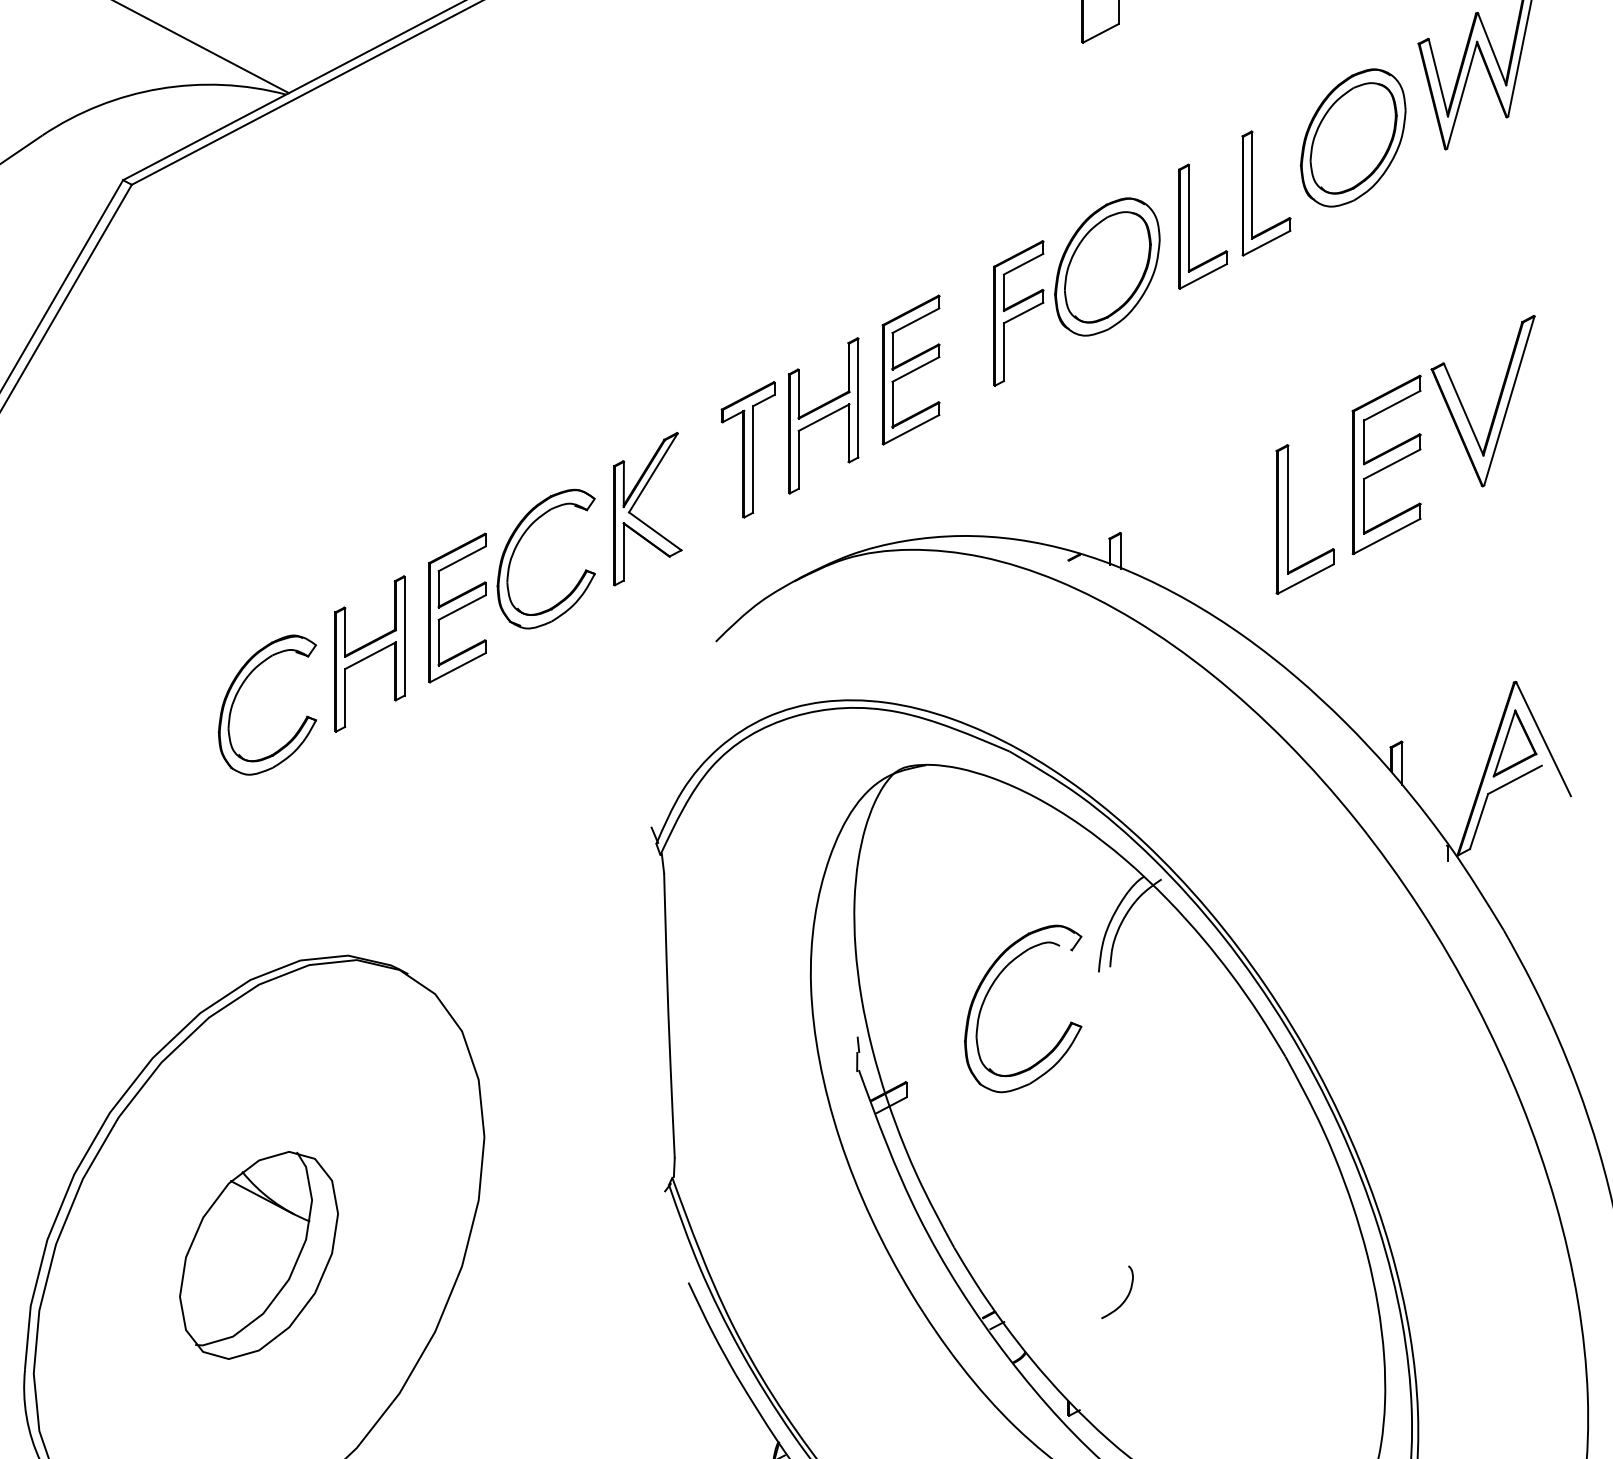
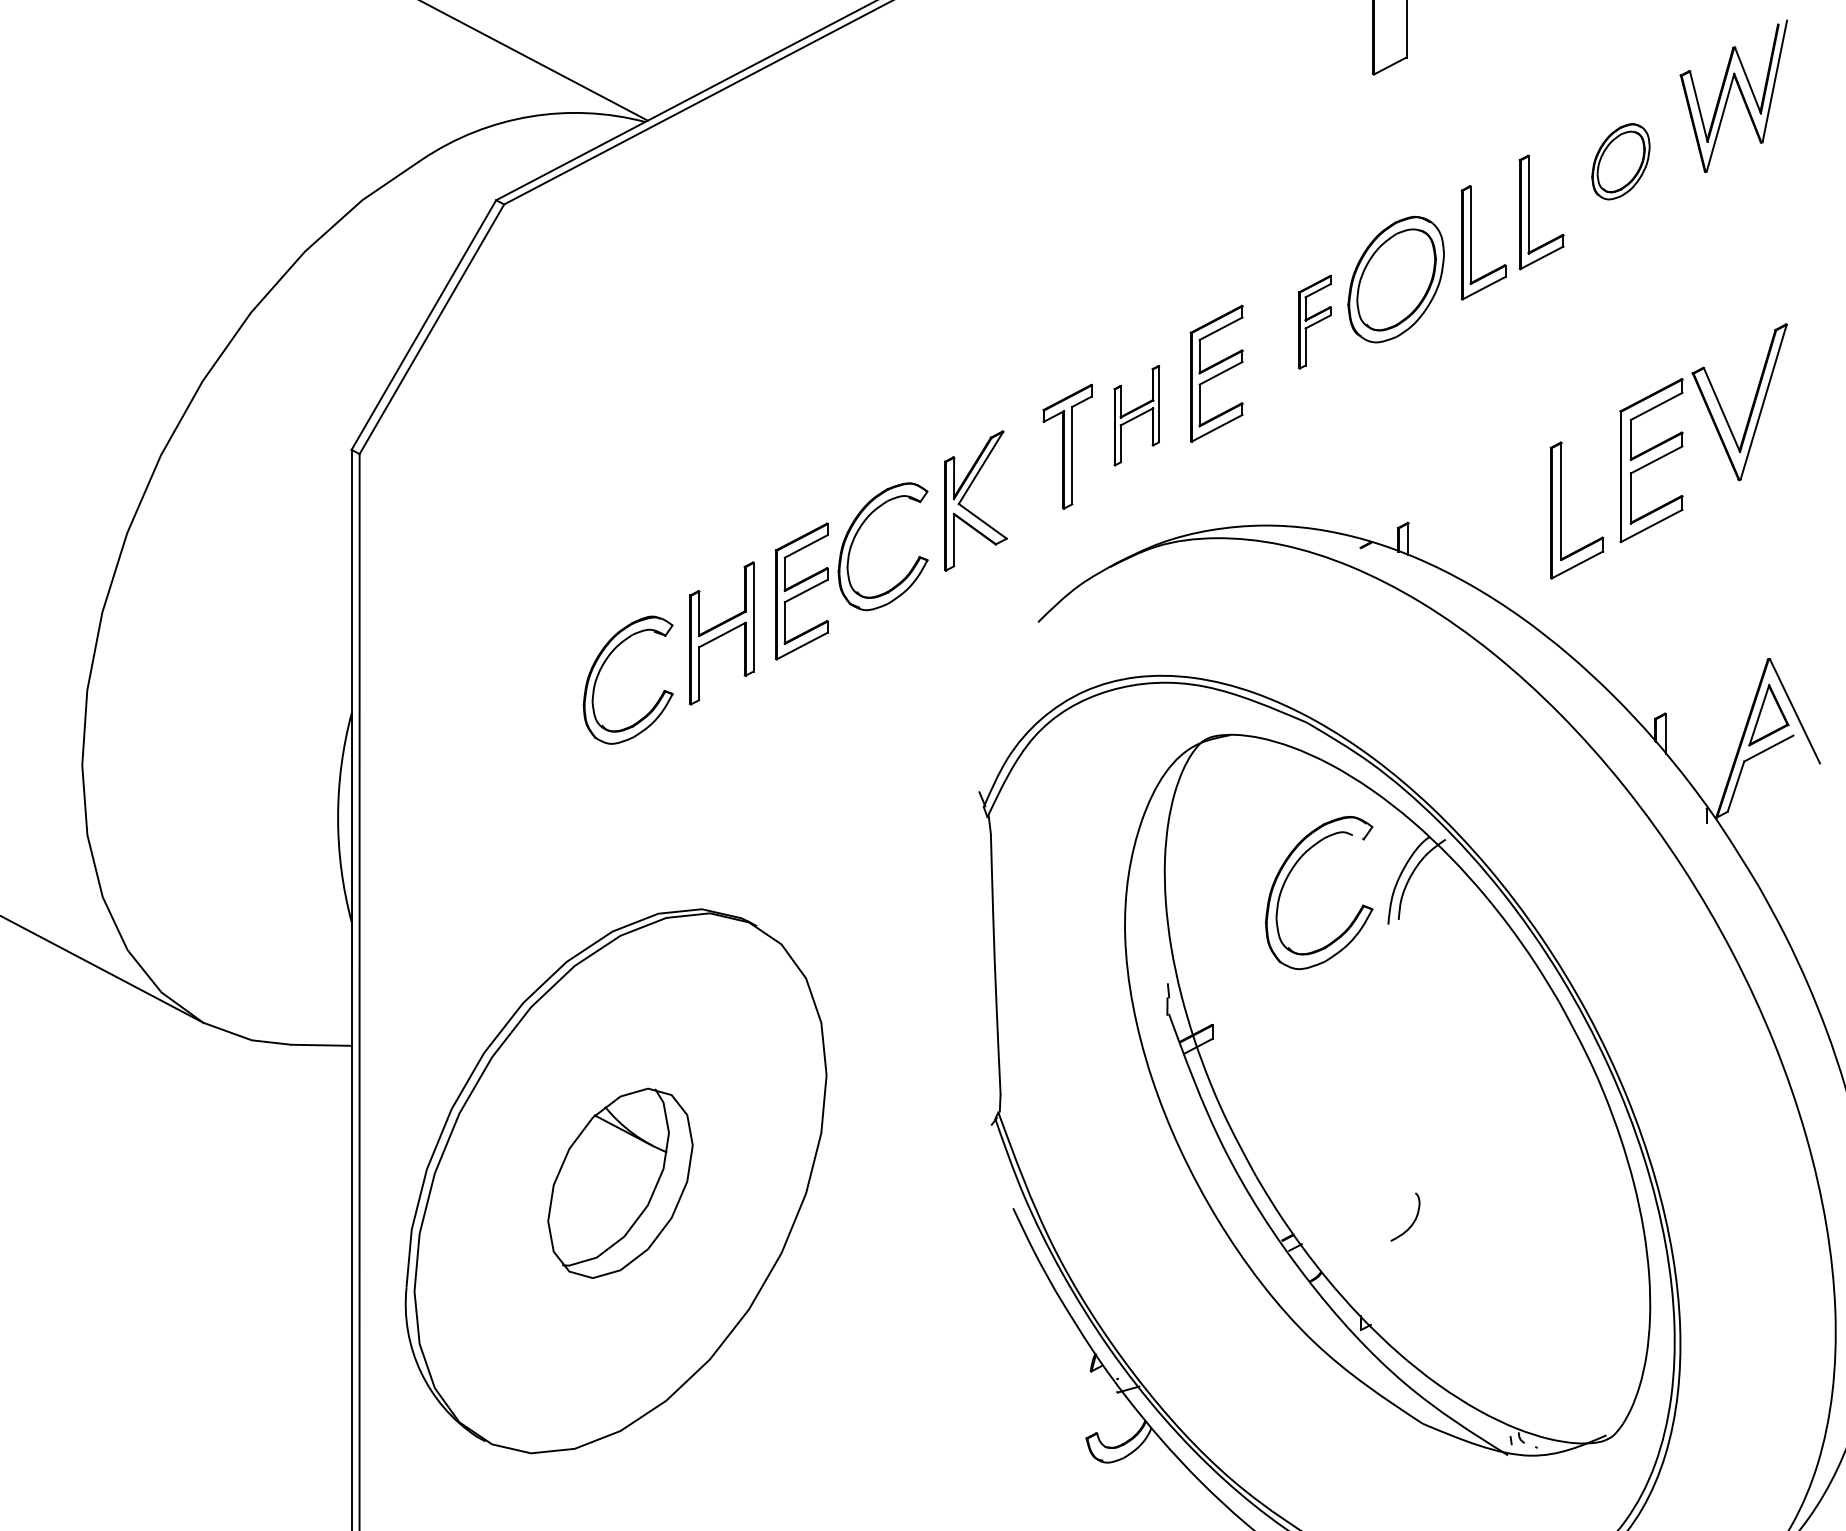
part: (1352, 137) -> (1620, 161), size x0.6
part: (1018, 313) -> (1314, 322), size x0.7
part: (823, 415) -> (1136, 415), size x0.7
part: (989, 991) -> (1288, 877), moved

